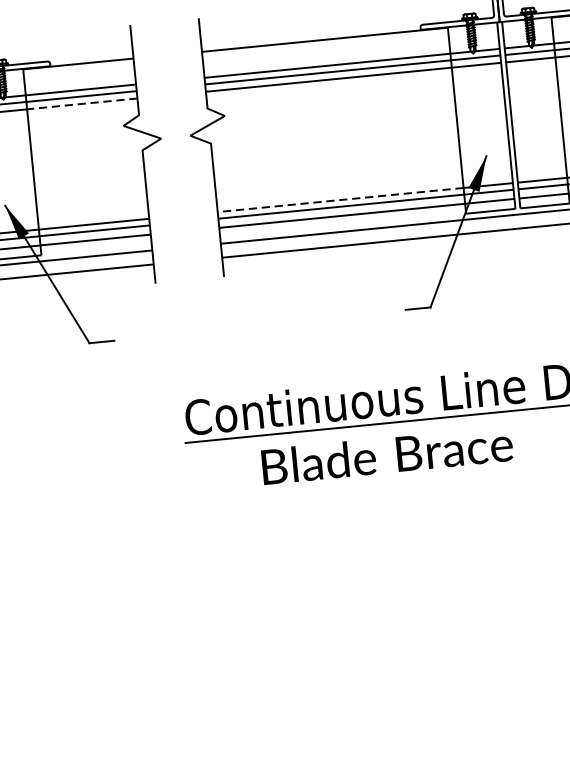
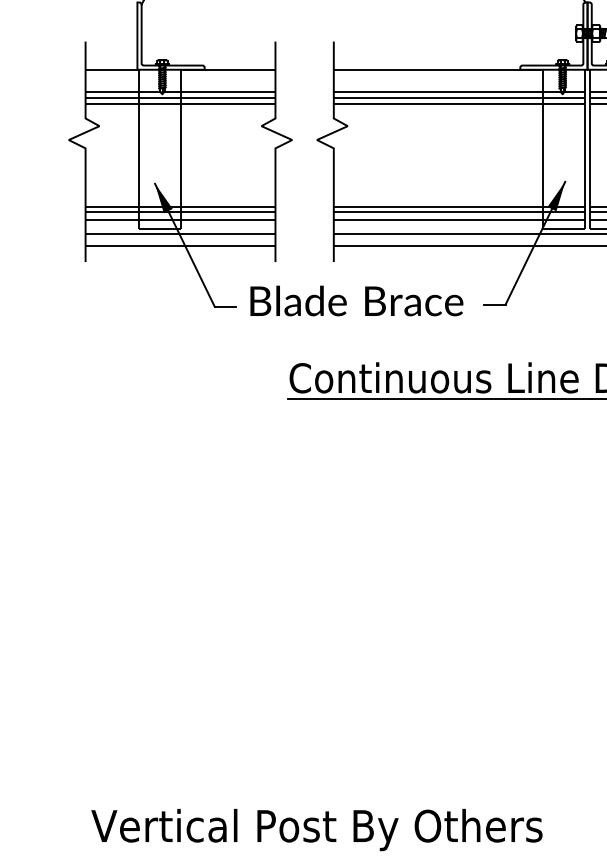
line: (82, 104) -> (228, 104), dashed -> solid
line: (340, 199) -> (438, 206), dashed -> solid
text: (386, 454) -> (356, 300), moved

